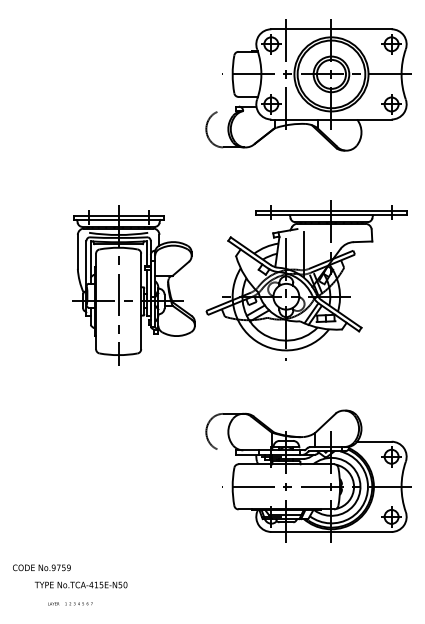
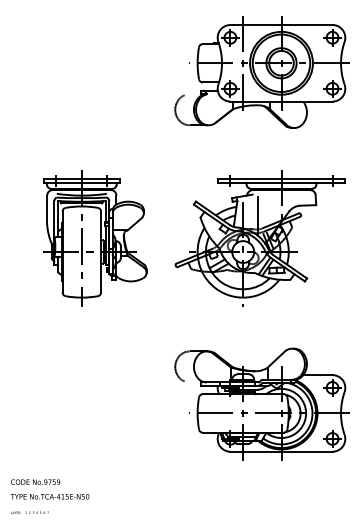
part: (134, 285) -> (95, 238), moved
text: (80, 584) -> (49, 496), moved
text: (69, 603) -> (29, 512), moved

